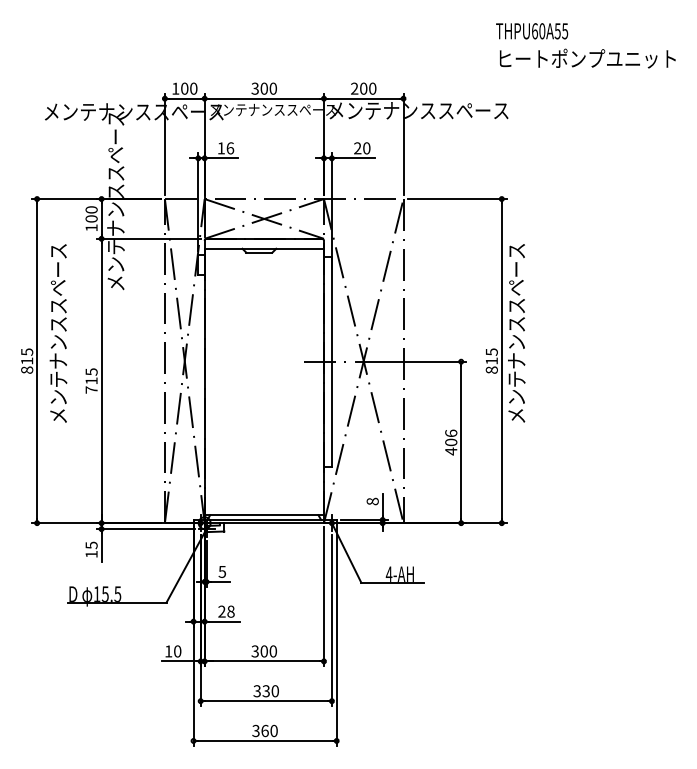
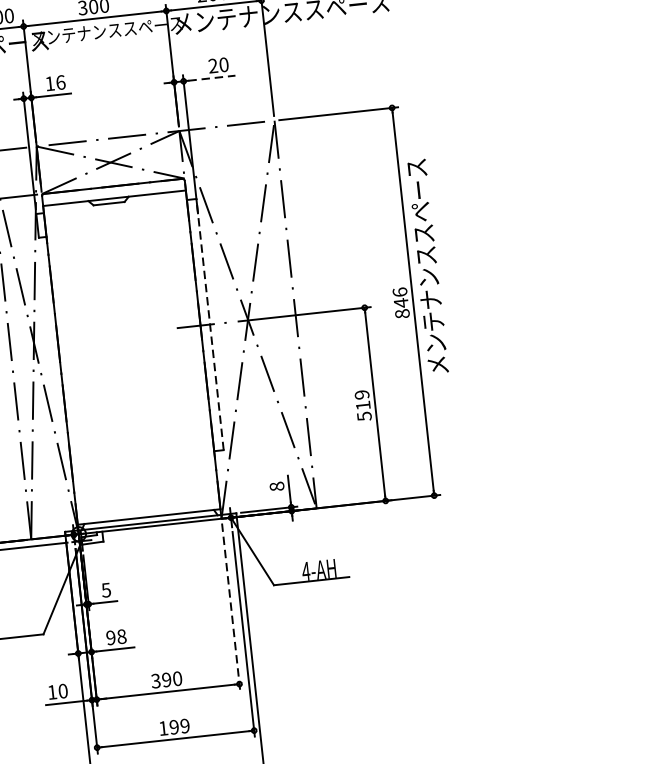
line: (355, 158) -> (211, 78), solid -> dashed
text: (491, 356) -> (400, 297), 815 -> 846
line: (331, 361) -> (209, 324), solid -> dashed
text: (451, 442) -> (363, 405), 406 -> 519
line: (323, 596) -> (230, 606), solid -> dashed
text: (221, 611) -> (110, 637), 28 -> 98
text: (263, 651) -> (165, 680), 300 -> 390
text: (265, 691) -> (173, 727), 330 -> 199

